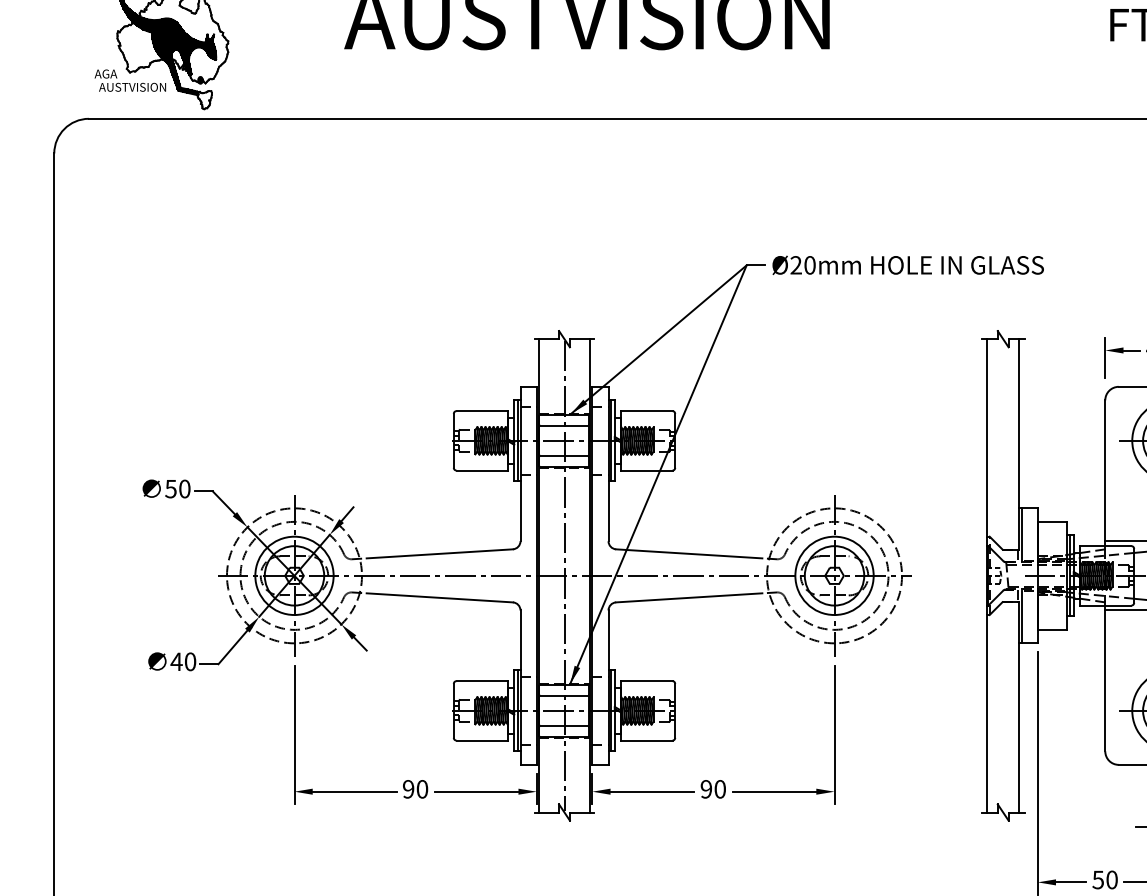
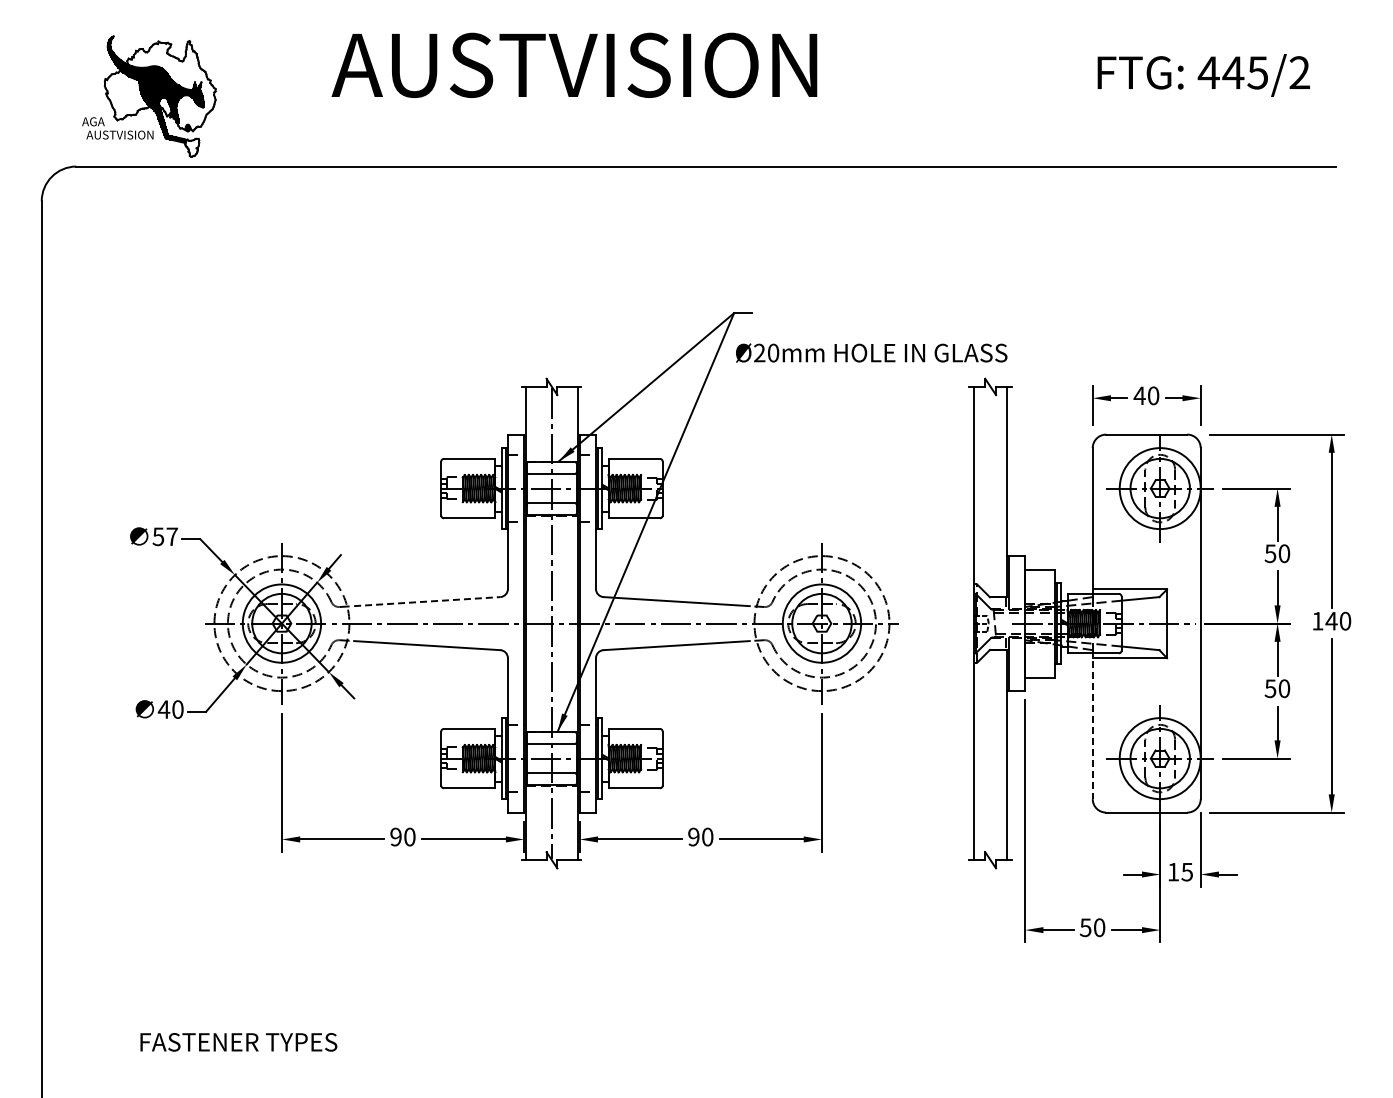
text: (908, 264) -> (871, 352), moved
text: (185, 488) -> (172, 536), 50 -> 57
line: (440, 553) -> (427, 601), solid -> dashed
line: (1105, 677) -> (1092, 725), solid -> dashed

